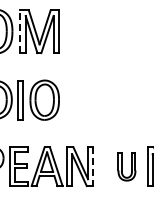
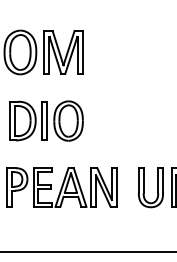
line: (20, 31) -> (44, 52), dashed -> solid
part: (126, 166) -> (150, 187), size x1.43
line: (92, 167) -> (116, 188), dashed -> solid

